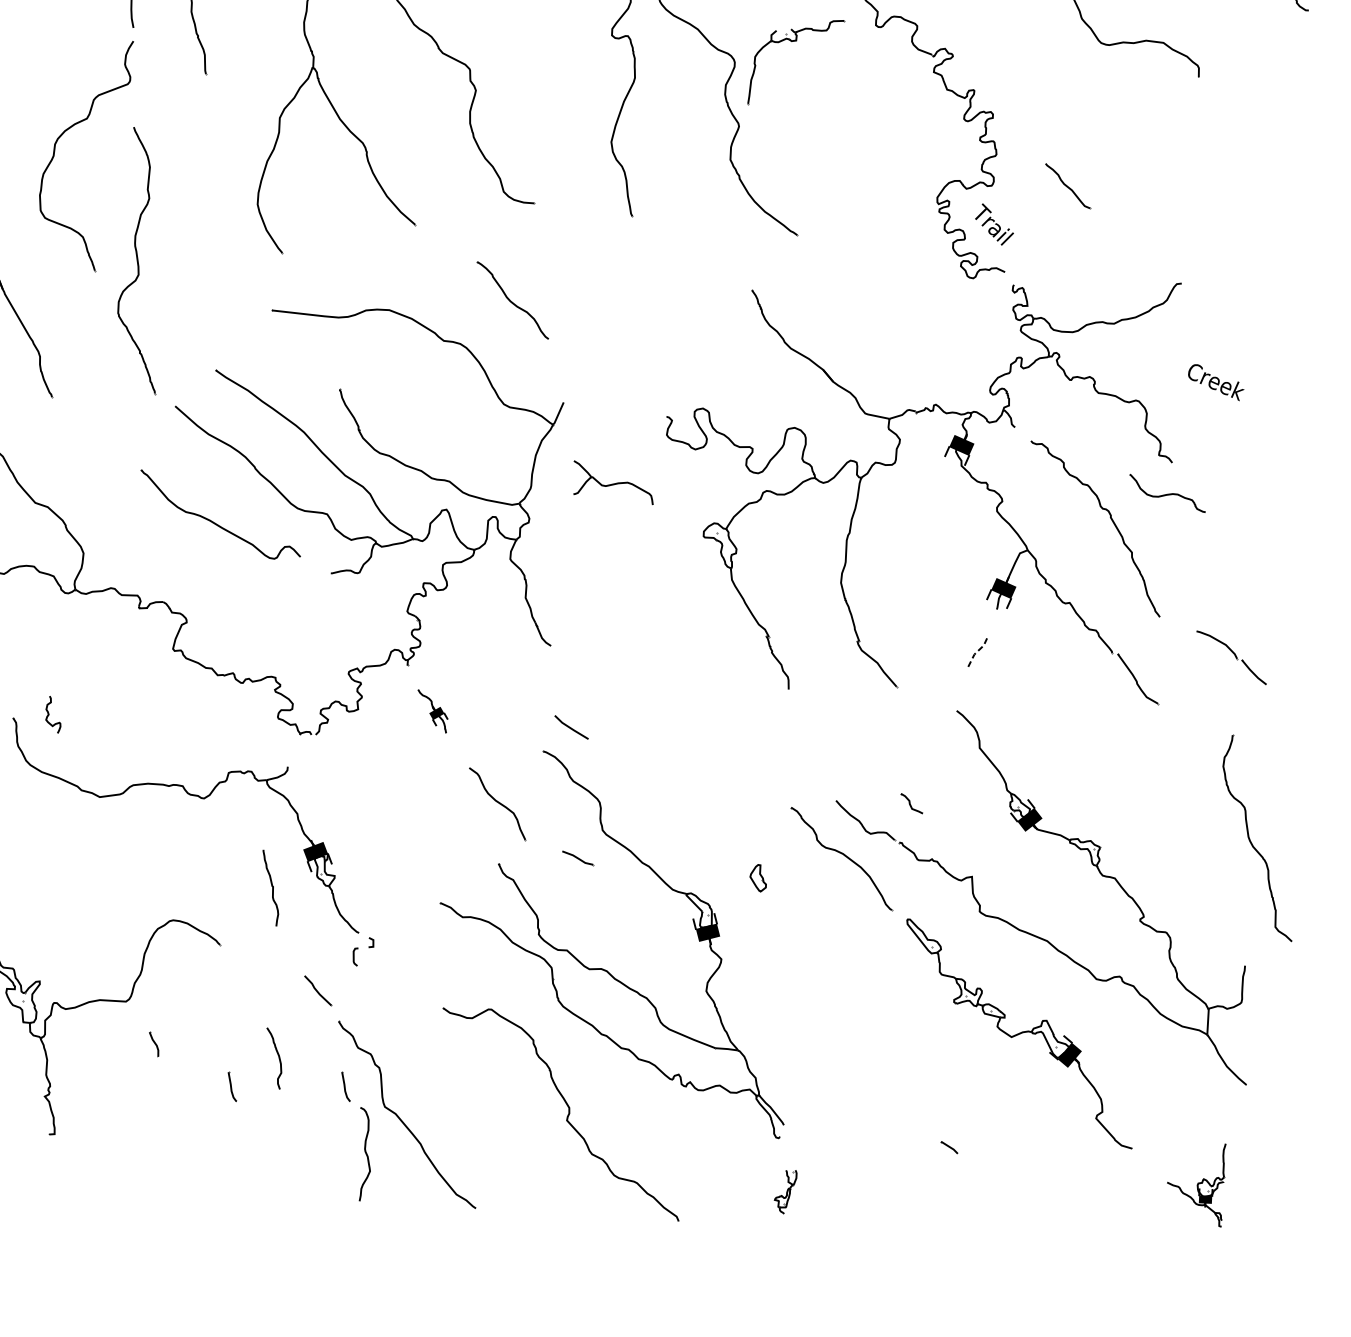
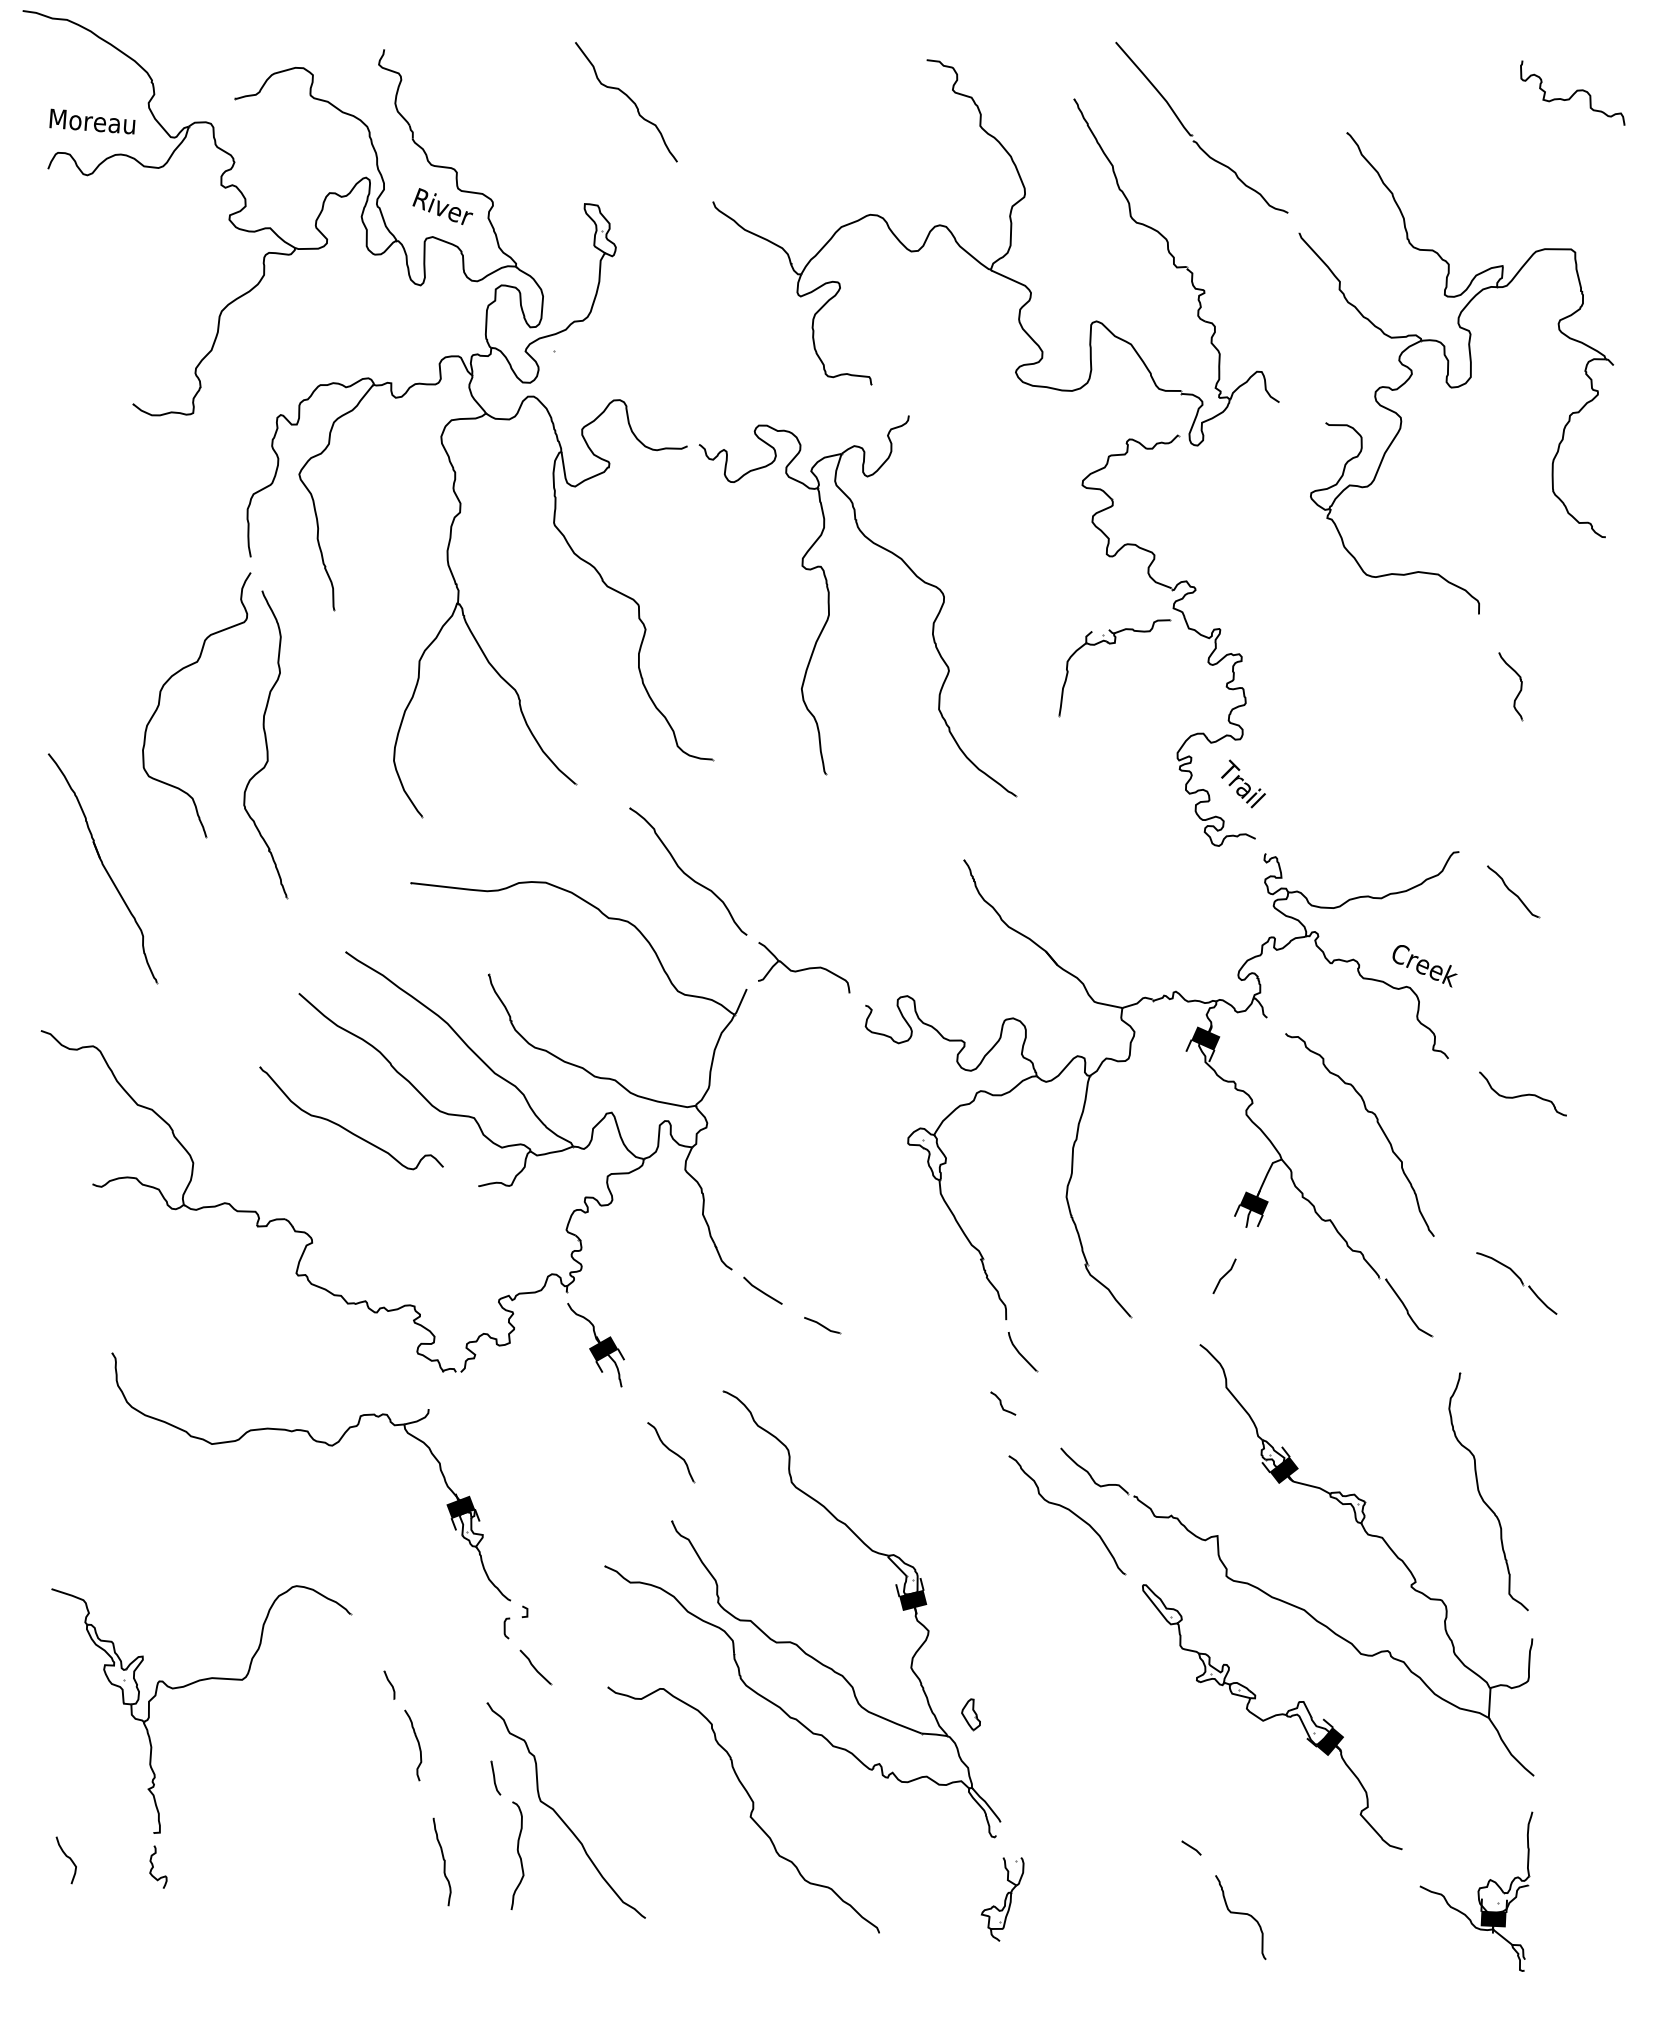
part: (794, 41) -> (1112, 644), moved
part: (1233, 143) -> (1519, 690), added
part: (1068, 185) -> (1513, 891), moved
part: (136, 260) -> (265, 744), moved
part: (513, 300) -> (688, 871), size x1.43
text: (1215, 382) -> (1424, 966), moved
part: (613, 482) -> (804, 967), moved
curve: (1167, 493) -> (1522, 1094), moved
line: (977, 651) -> (1223, 1276), dashed -> solid
part: (432, 711) -> (595, 1345), size x1.67
curve: (49, 714) -> (153, 1866), moved
part: (803, 717) -> (1023, 1352), added
line: (570, 727) -> (761, 1290), moved
part: (912, 803) -> (1003, 1403), moved
part: (498, 804) -> (671, 1452), size x0.71
part: (1252, 842) -> (1482, 1496), moved
part: (578, 858) -> (822, 1325), moved
part: (757, 878) -> (970, 1714), moved
curve: (271, 887) -> (443, 1861), moved
part: (317, 990) -> (535, 1667), moved
part: (154, 1043) -> (389, 1684), moved
part: (232, 1086) -> (364, 1777), removed
part: (1196, 1185) -> (1476, 1891), size x1.67
part: (785, 1192) -> (1002, 1899), size x1.67
curve: (991, 1205) -> (1240, 1914), added

